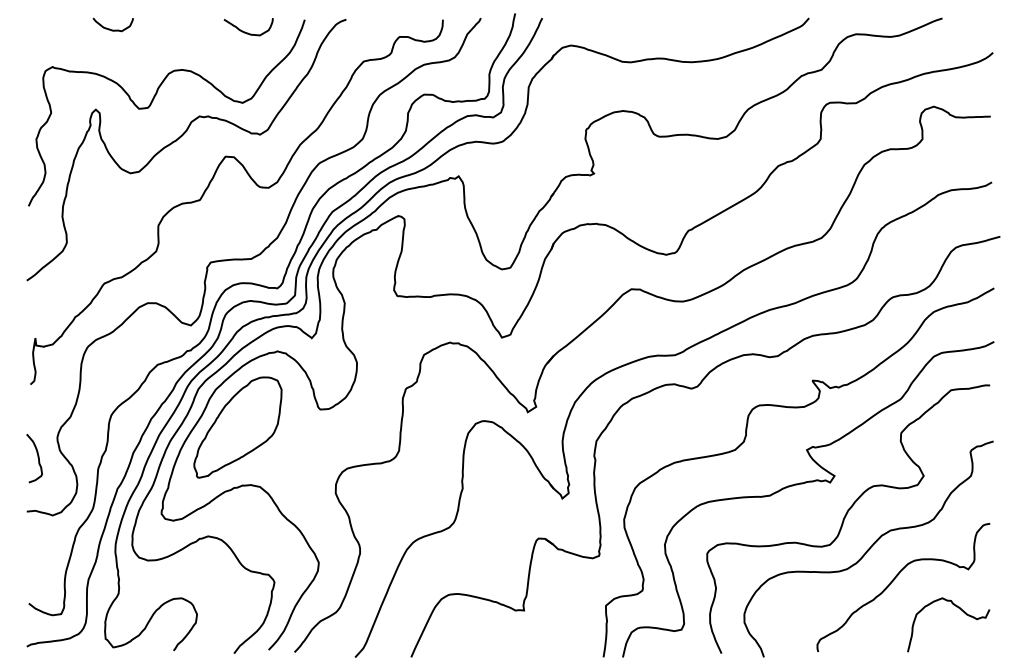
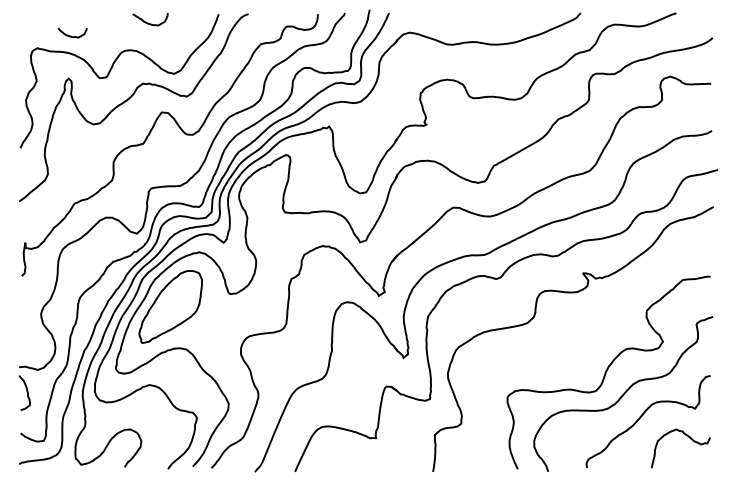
curve: (110, 28) -> (70, 35), moved
curve: (245, 31) -> (148, 22), moved
curve: (37, 457) -> (26, 392), moved
curve: (806, 483) -> (578, 347), removed

